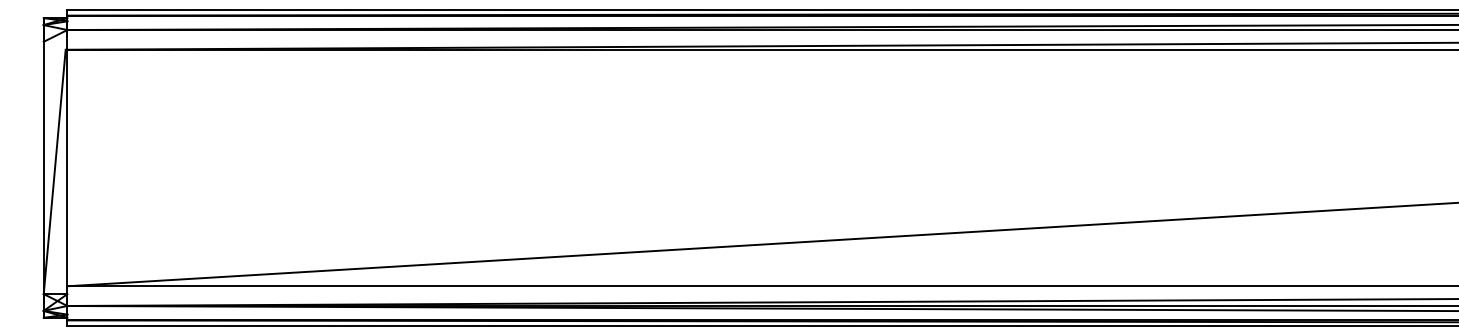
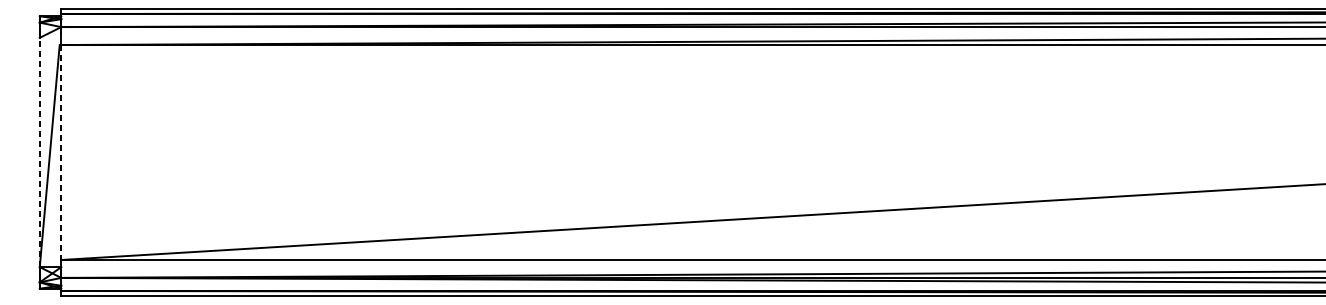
line: (43, 167) -> (39, 152), solid -> dashed
line: (67, 168) -> (61, 152), solid -> dashed

